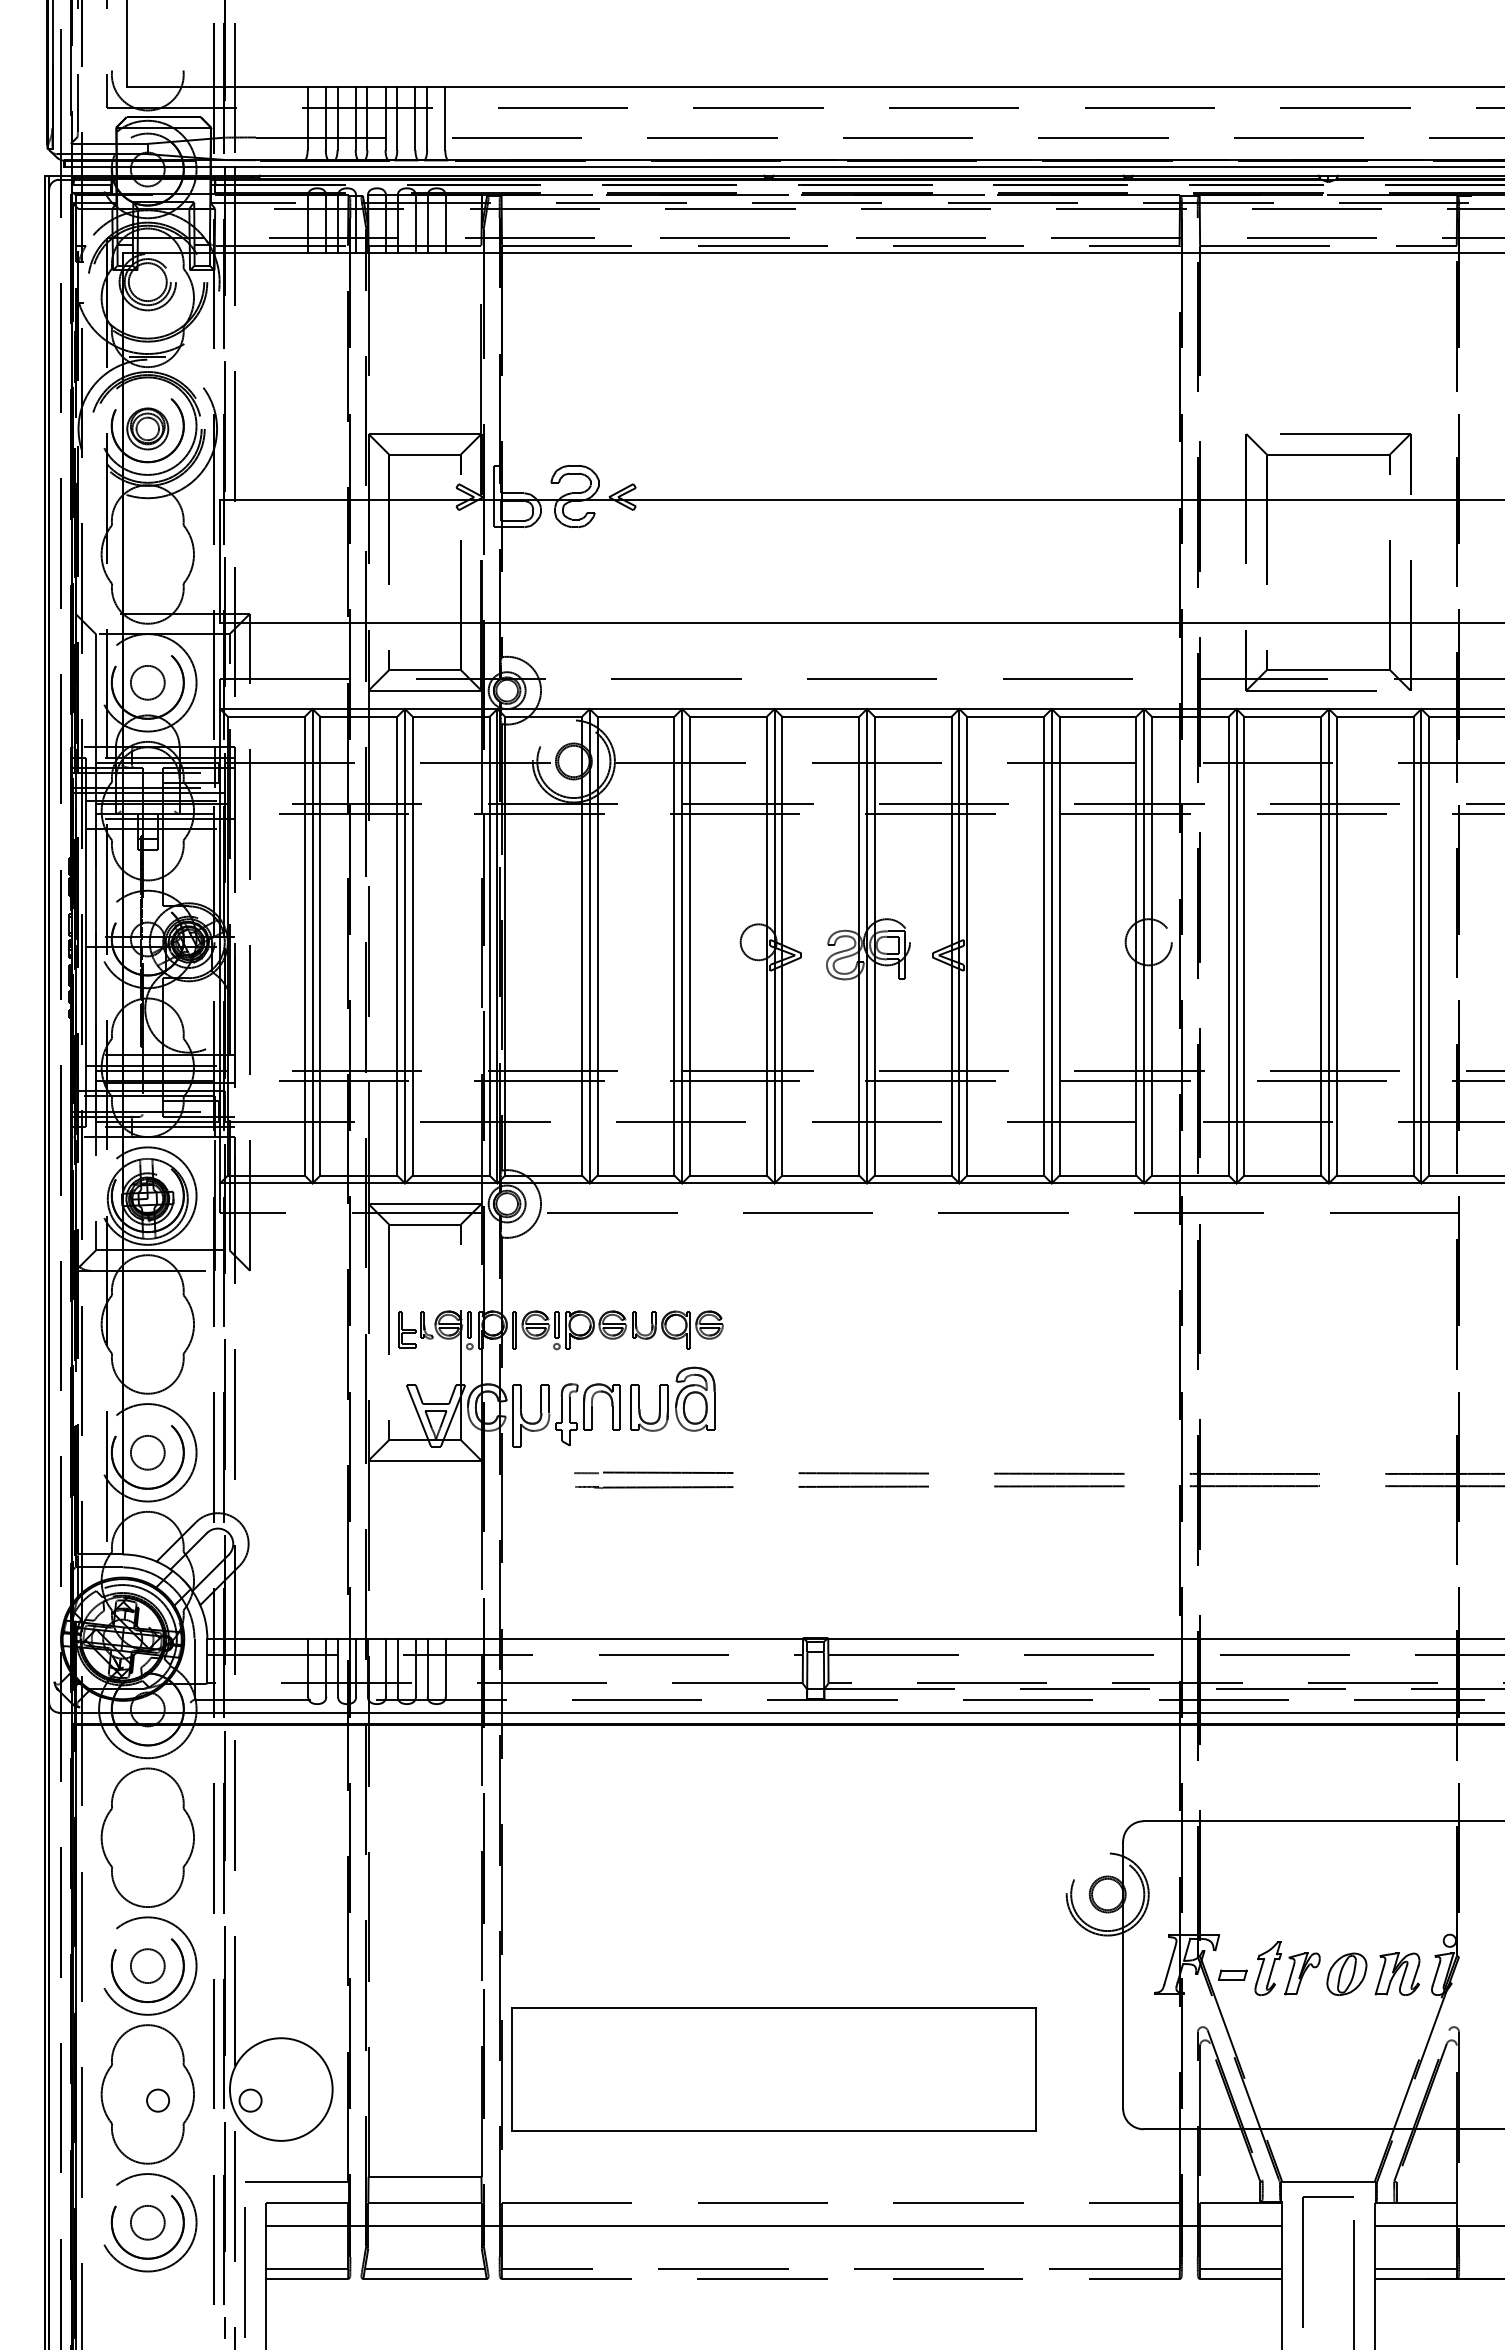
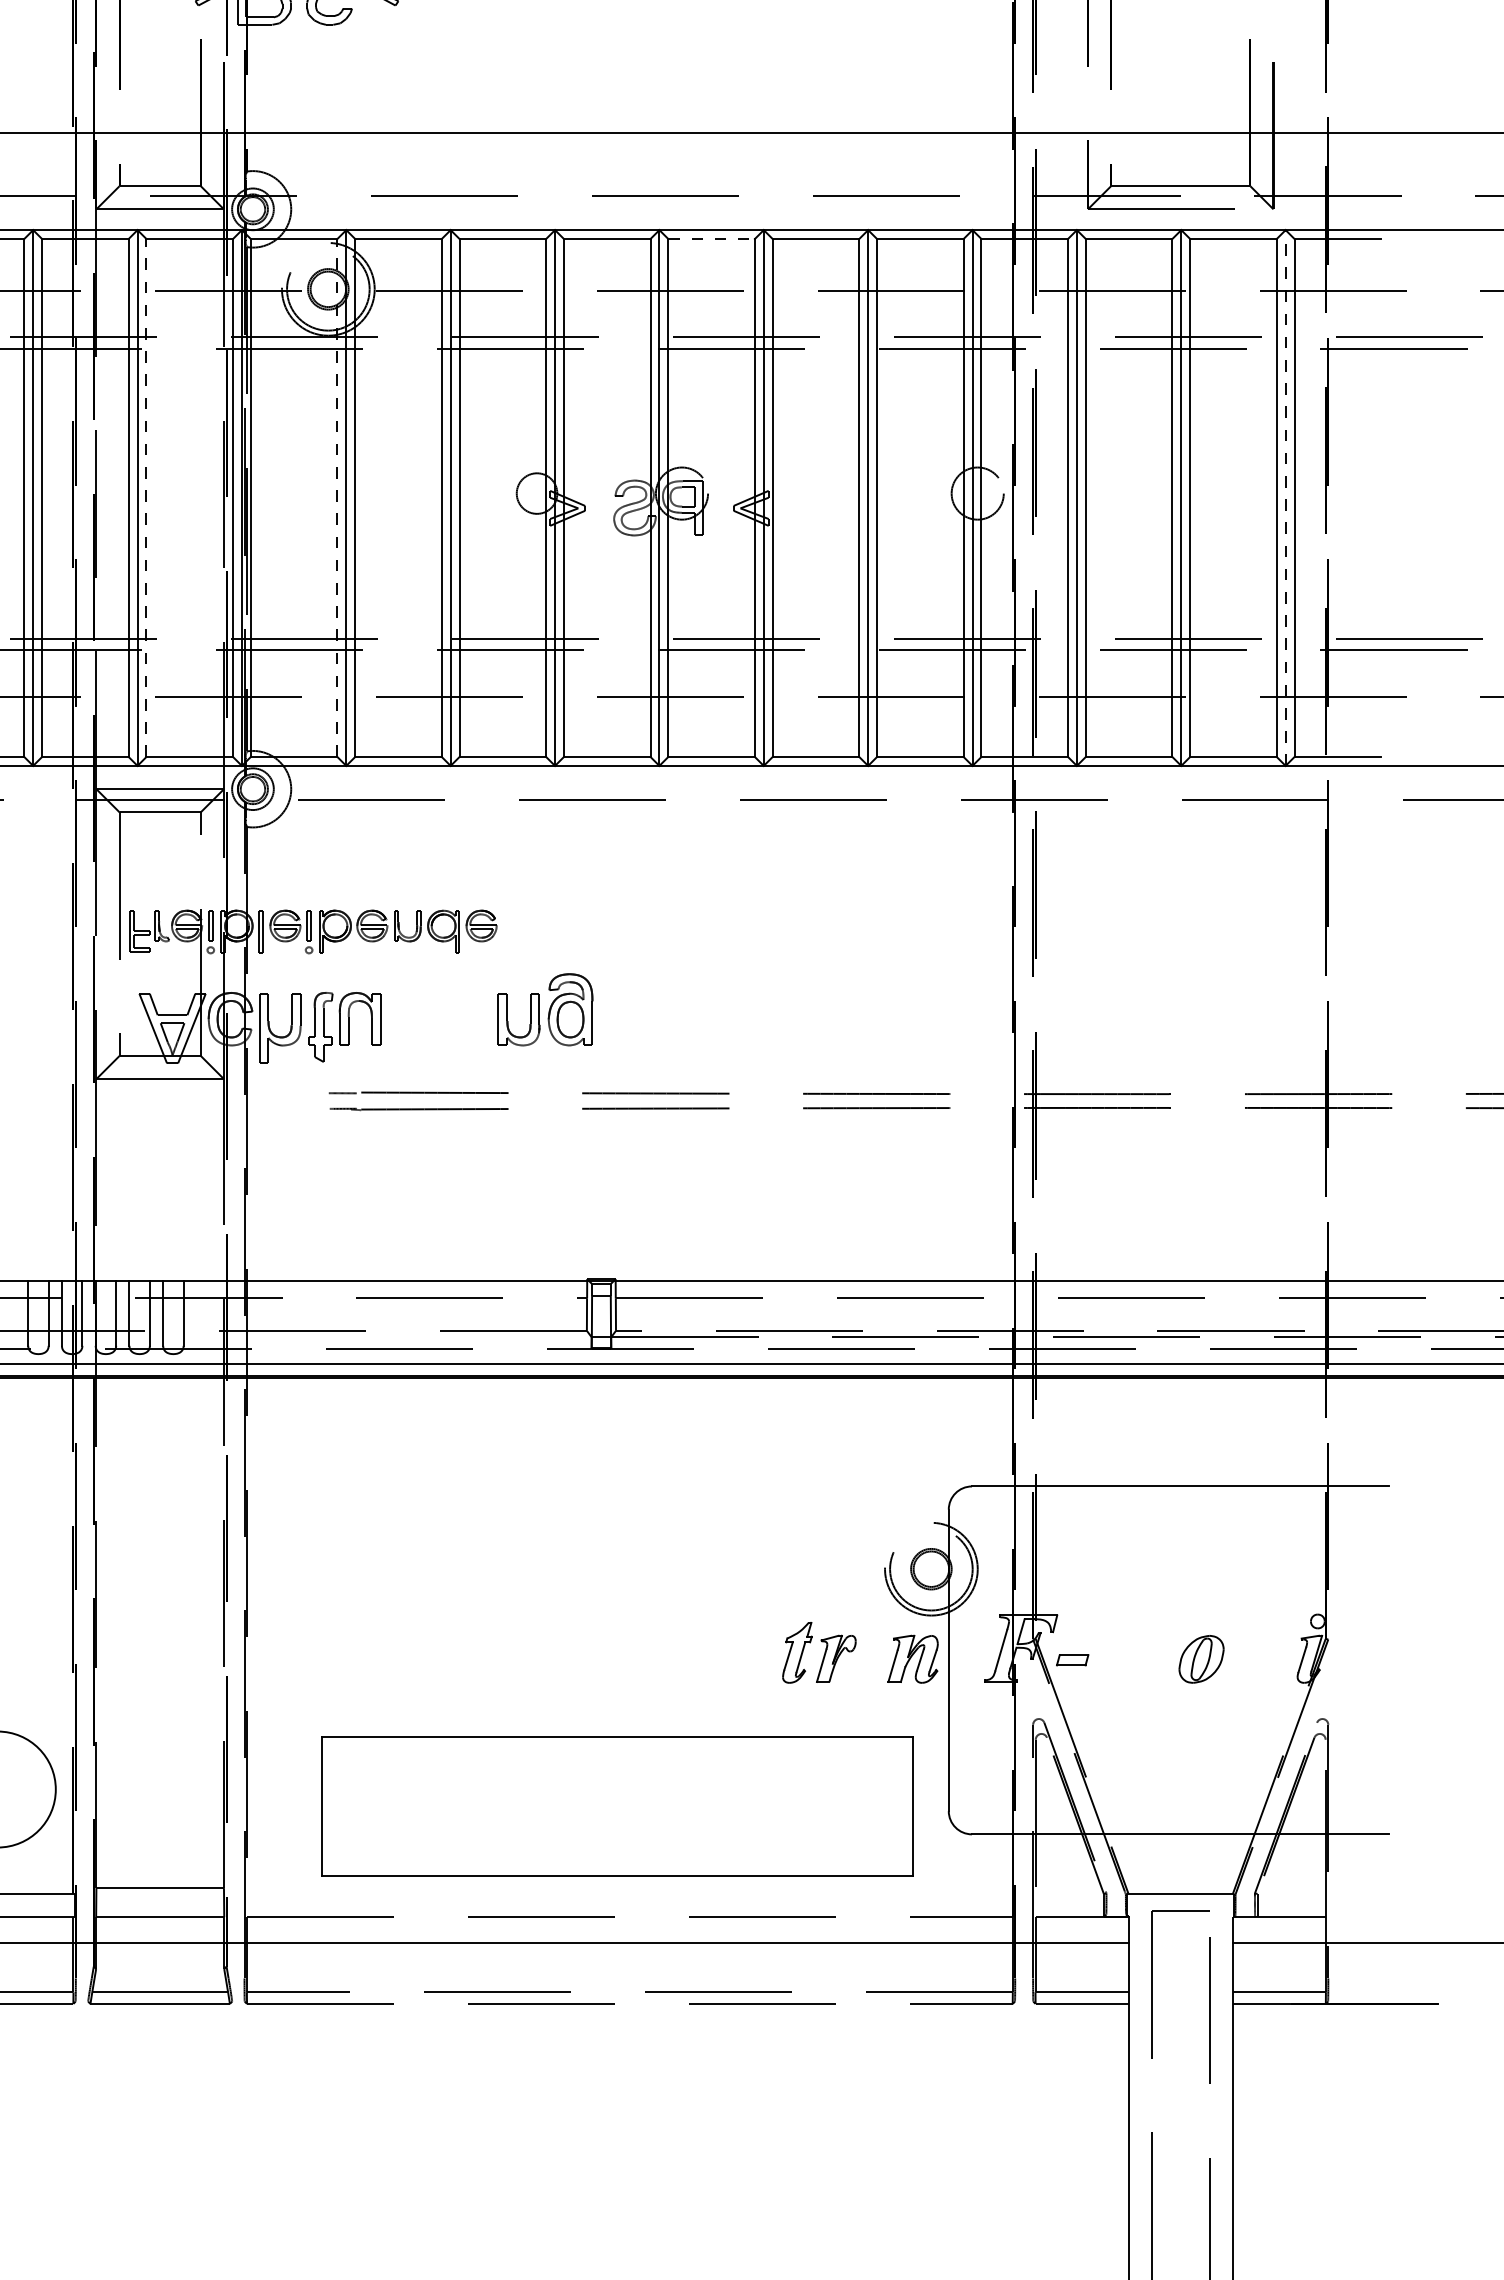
line: (913, 716) -> (711, 238), solid -> dashed
line: (412, 945) -> (146, 497), solid -> dashed
line: (581, 945) -> (336, 497), solid -> dashed
line: (1421, 945) -> (1285, 497), solid -> dashed
part: (672, 1398) -> (544, 1008), moved
part: (1287, 1968) -> (819, 1652), moved
part: (1397, 1973) -> (913, 1658), moved
part: (773, 2069) -> (617, 1806), moved

